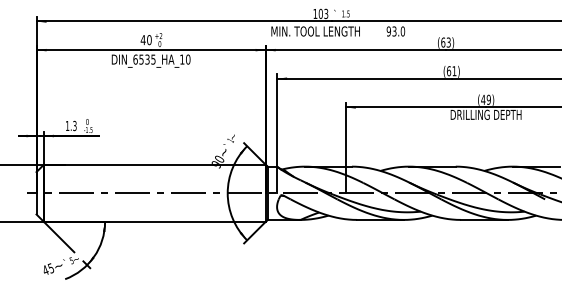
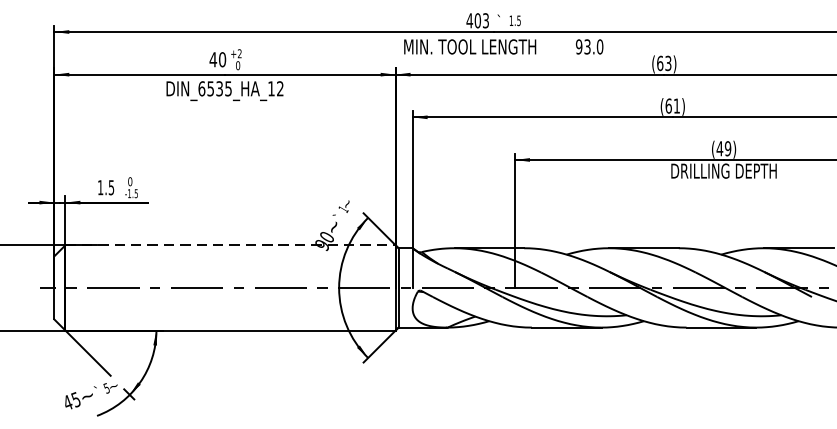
text: (315, 13) -> (469, 20), 103 -> 403
text: (188, 59) -> (280, 88), DIN_6535_HA_10 -> DIN_6535_HA_12
text: (74, 124) -> (110, 185), 1.3 -> 1.5
line: (154, 164) -> (230, 245), solid -> dashed

